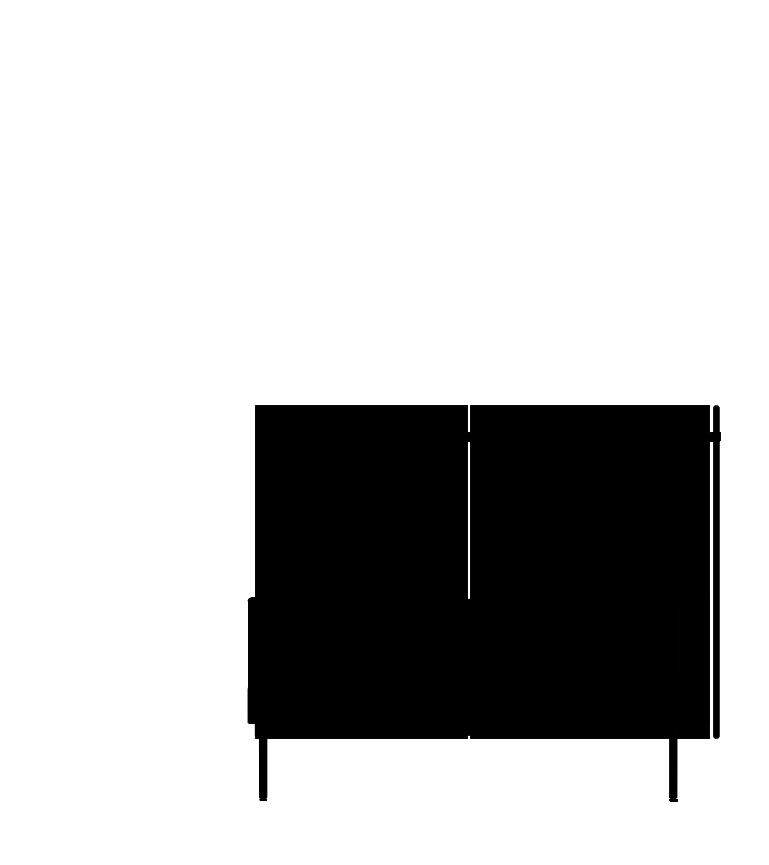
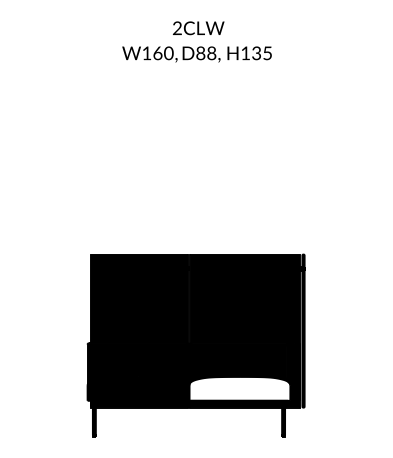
fill: (577, 696) -> (239, 388), removed

